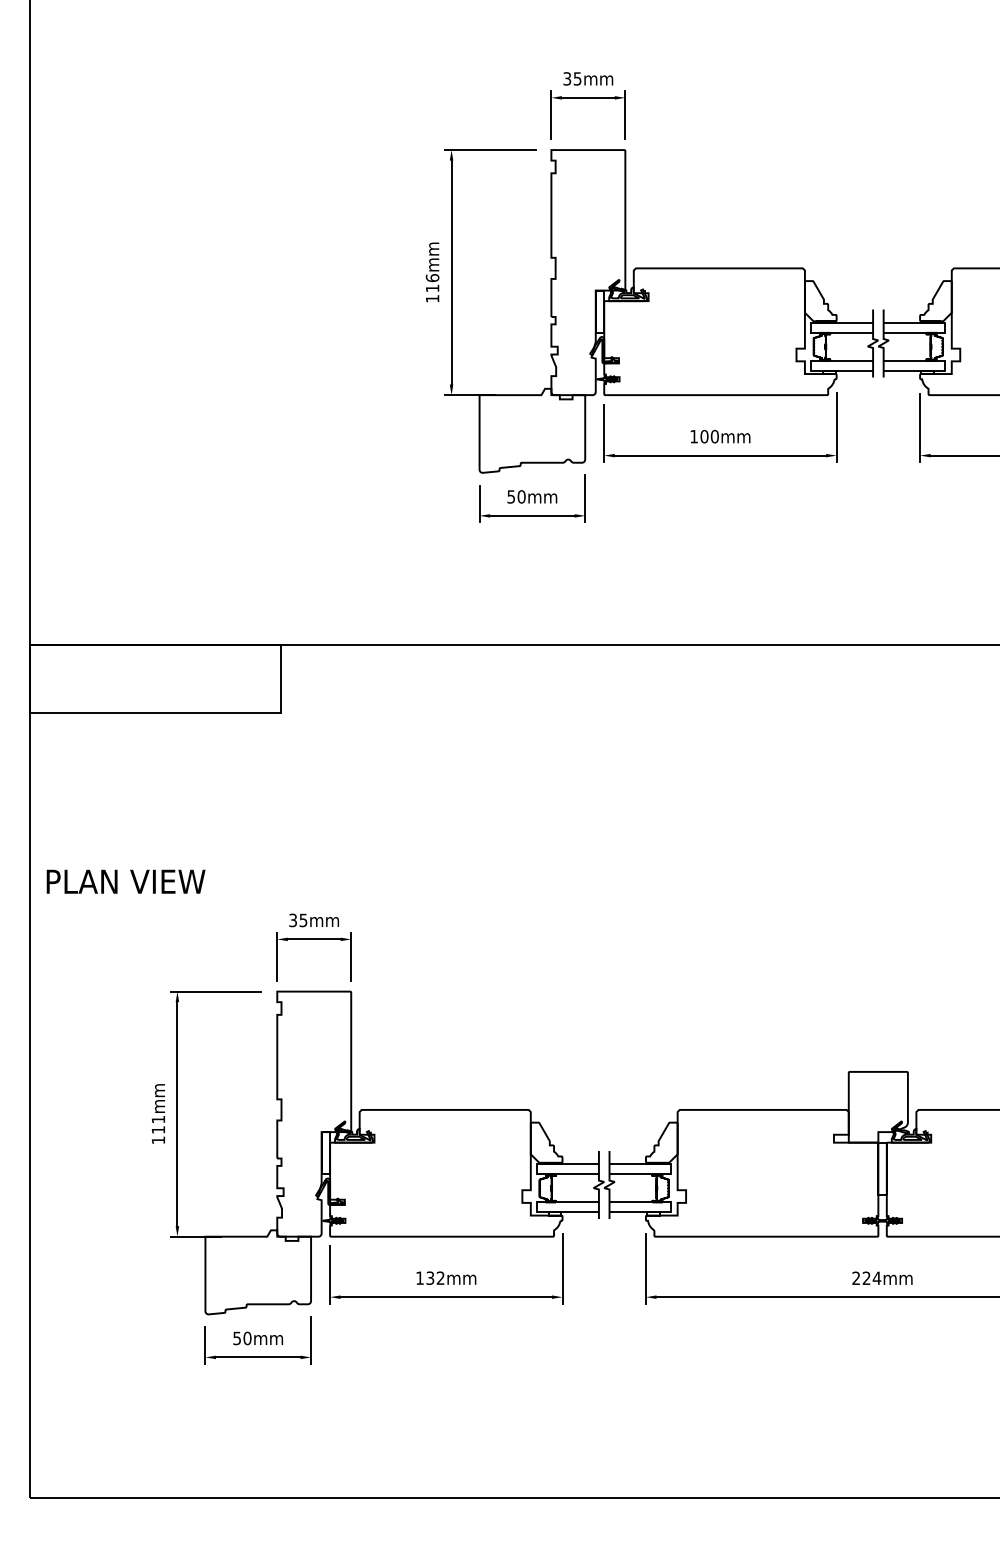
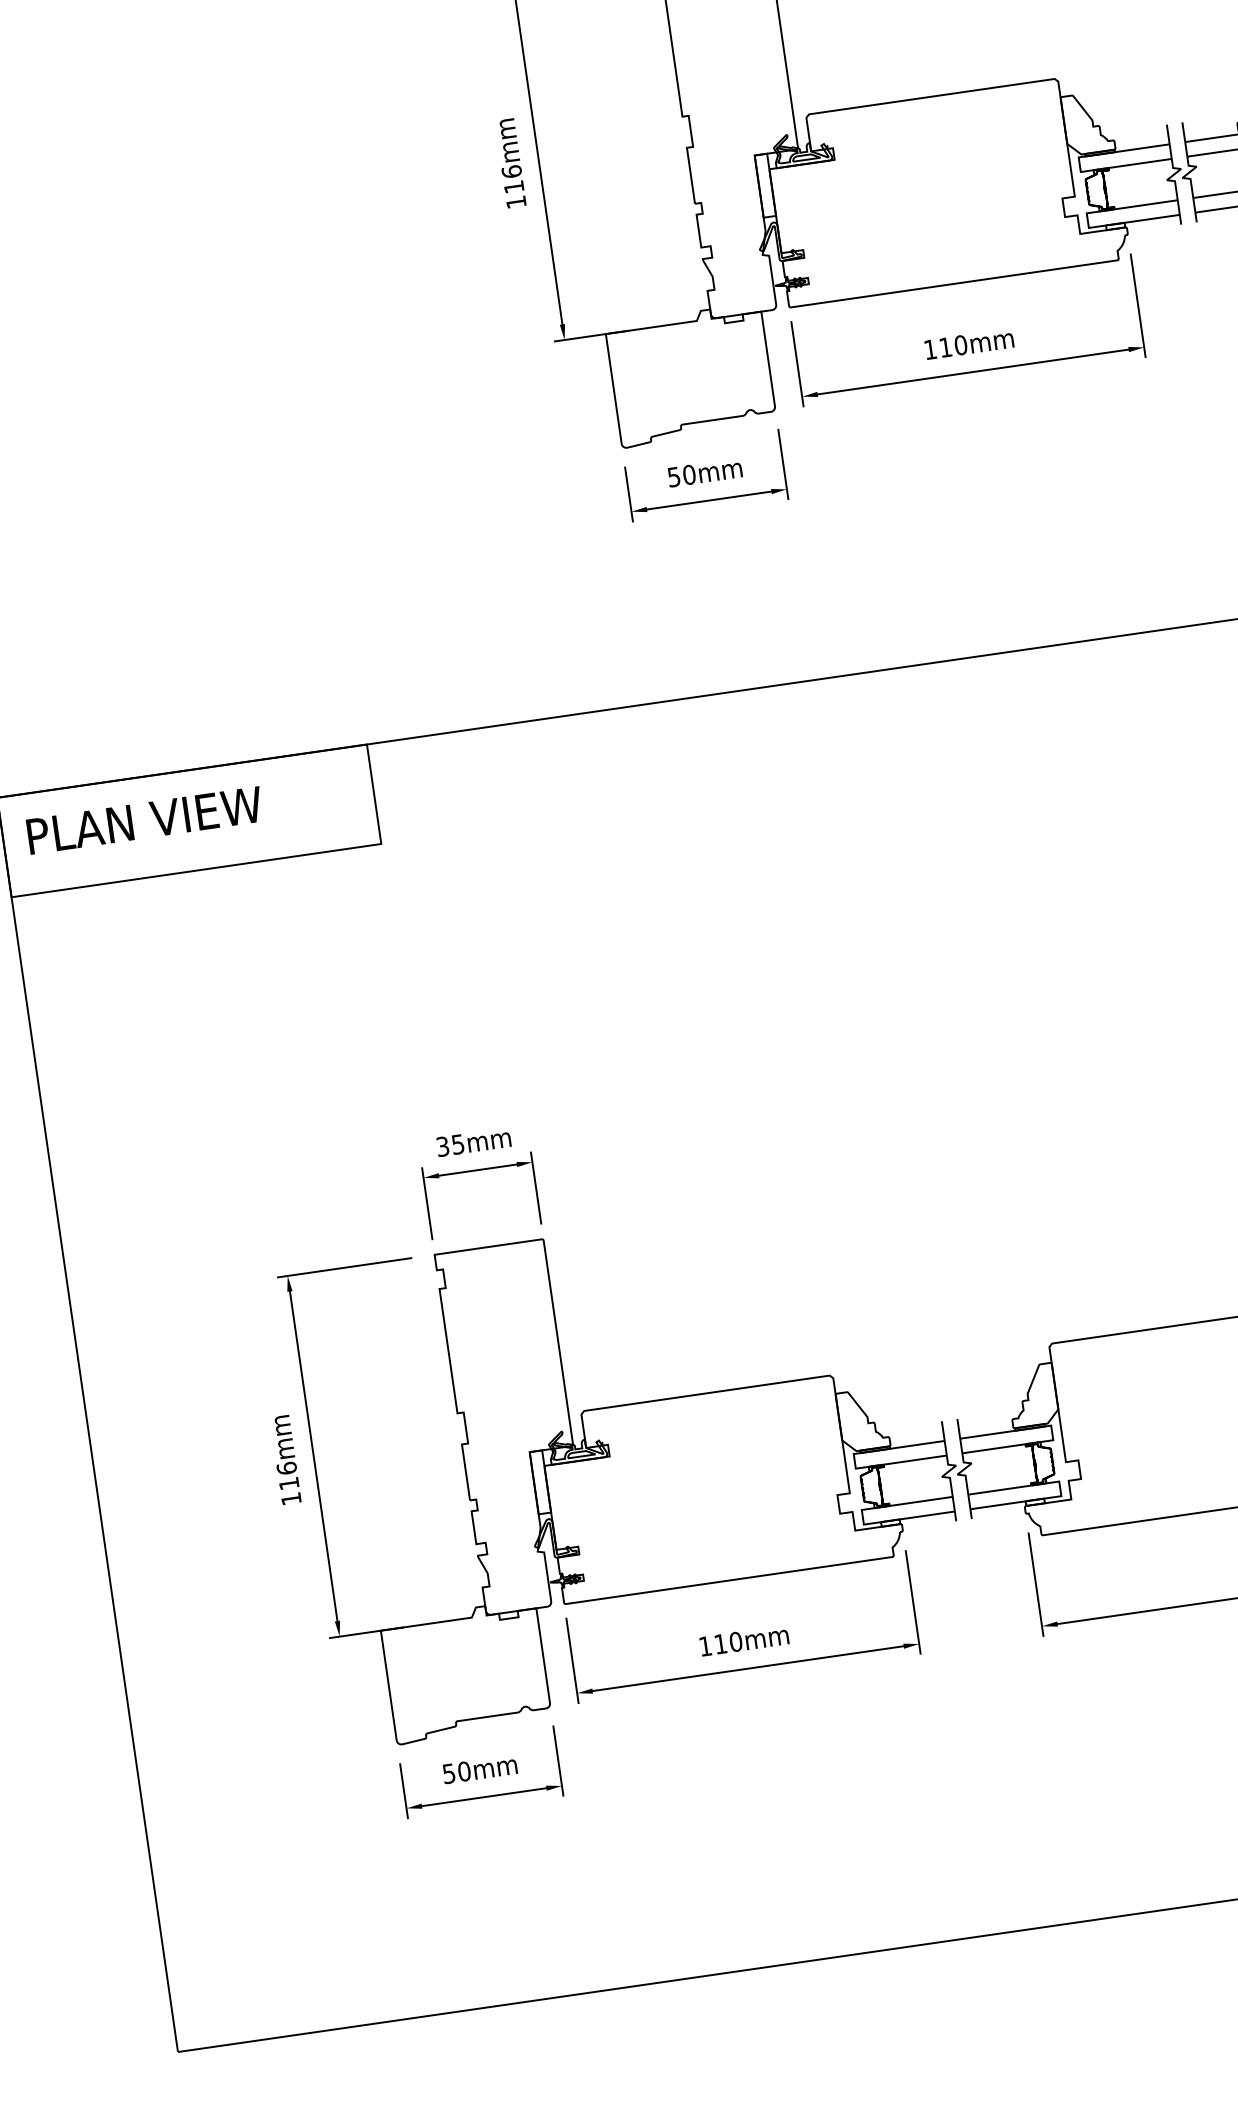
text: (704, 436) -> (945, 347), 100mm -> 110mm
text: (125, 881) -> (144, 820), moved
text: (158, 1119) -> (286, 1468), 111mm -> 116mm
text: (435, 1277) -> (728, 1641), 132mm -> 110mm

